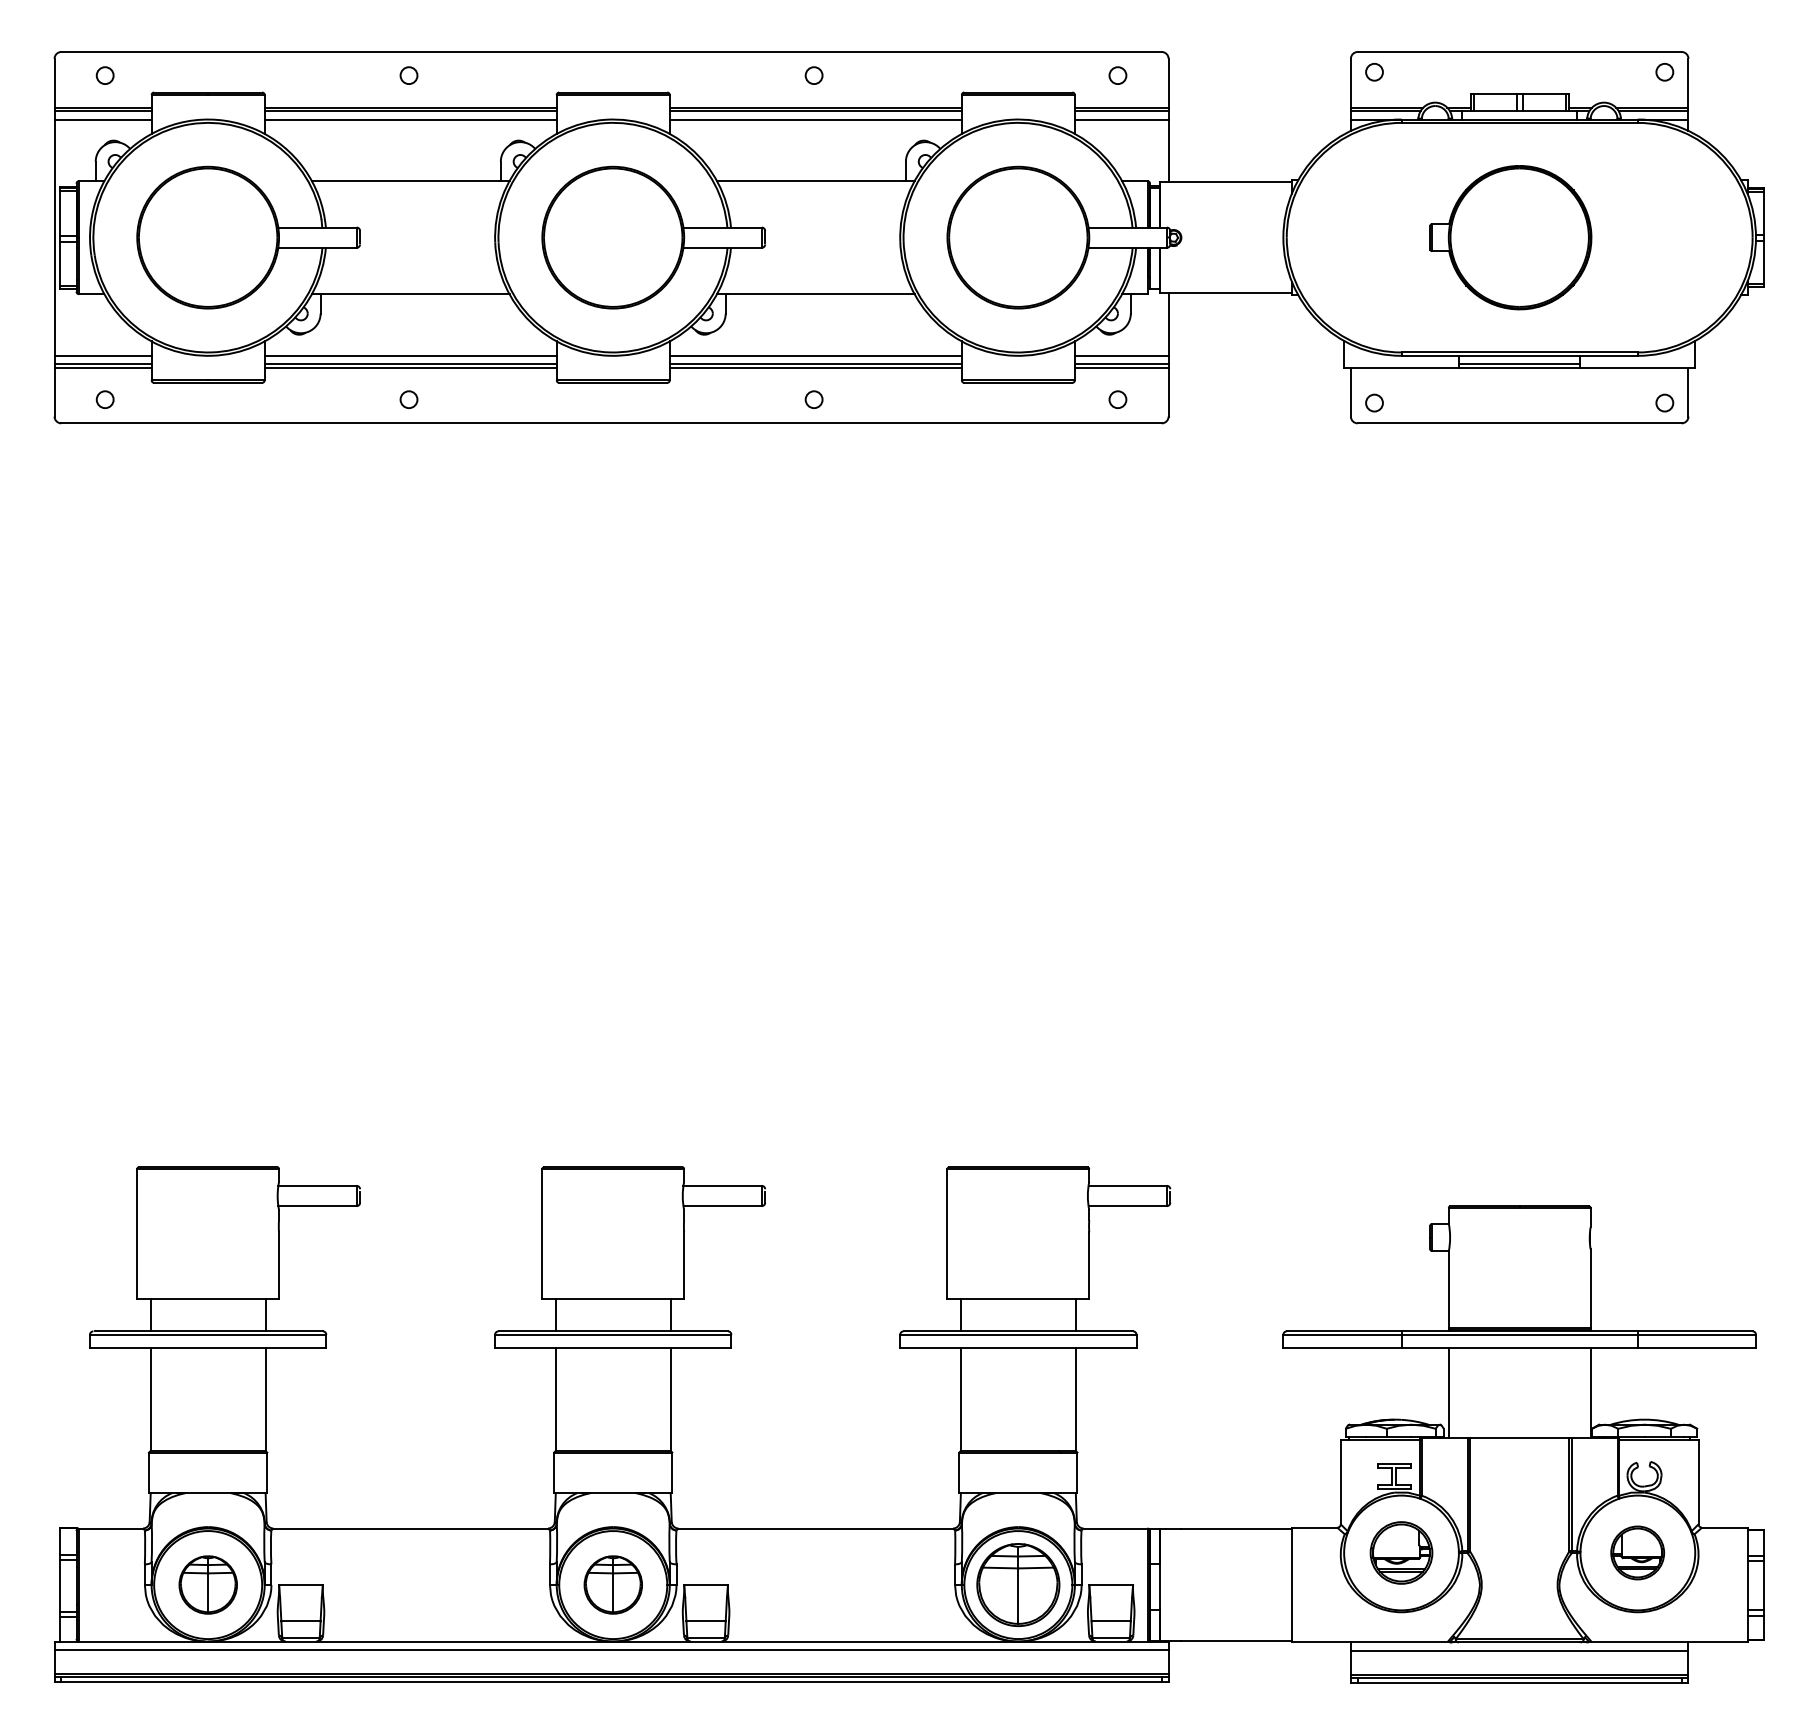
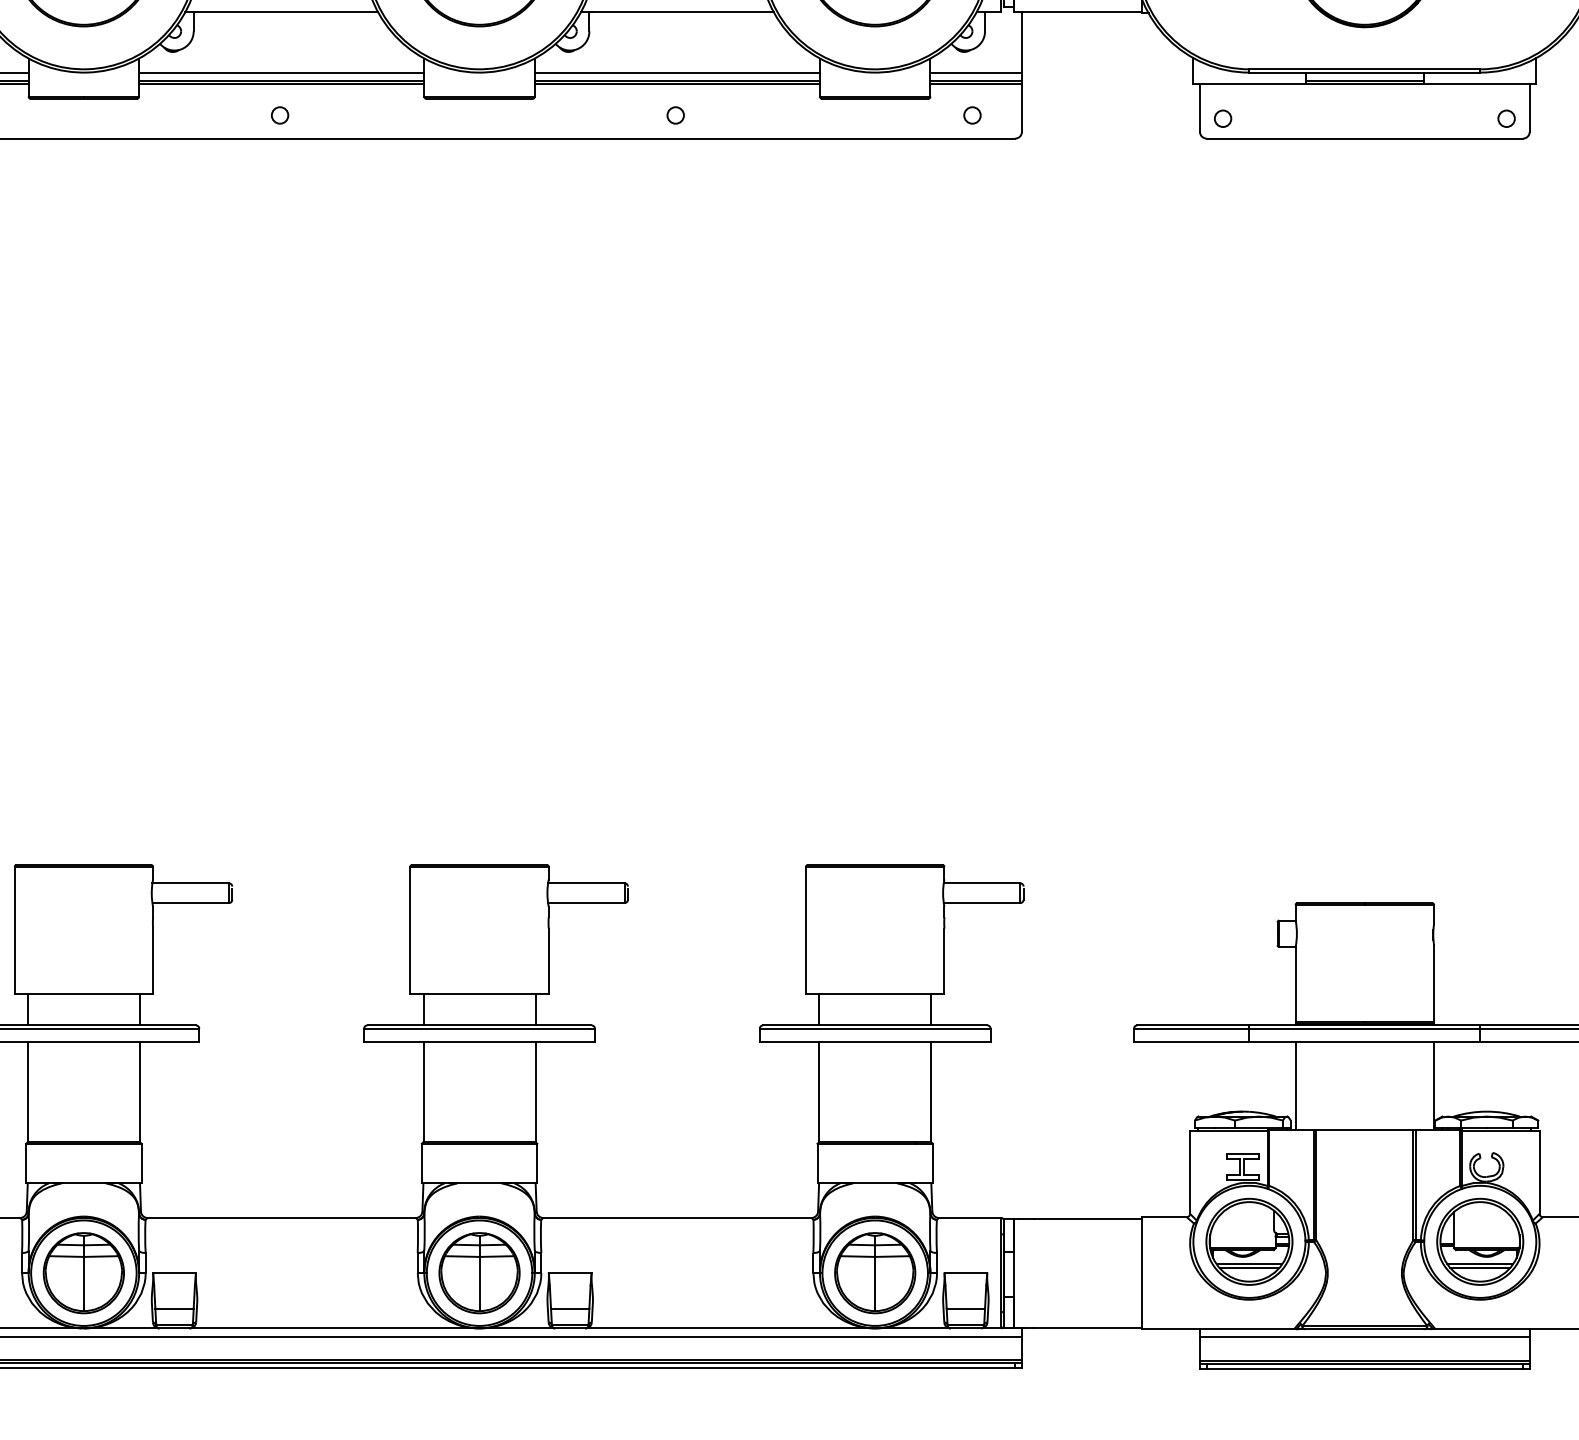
part: (1401, 1552) -> (1249, 1241), size x1.43
part: (1637, 1552) -> (1479, 1241), size x1.67
part: (208, 1584) -> (84, 1272), size x1.43
part: (613, 1584) -> (479, 1272), size x1.43

